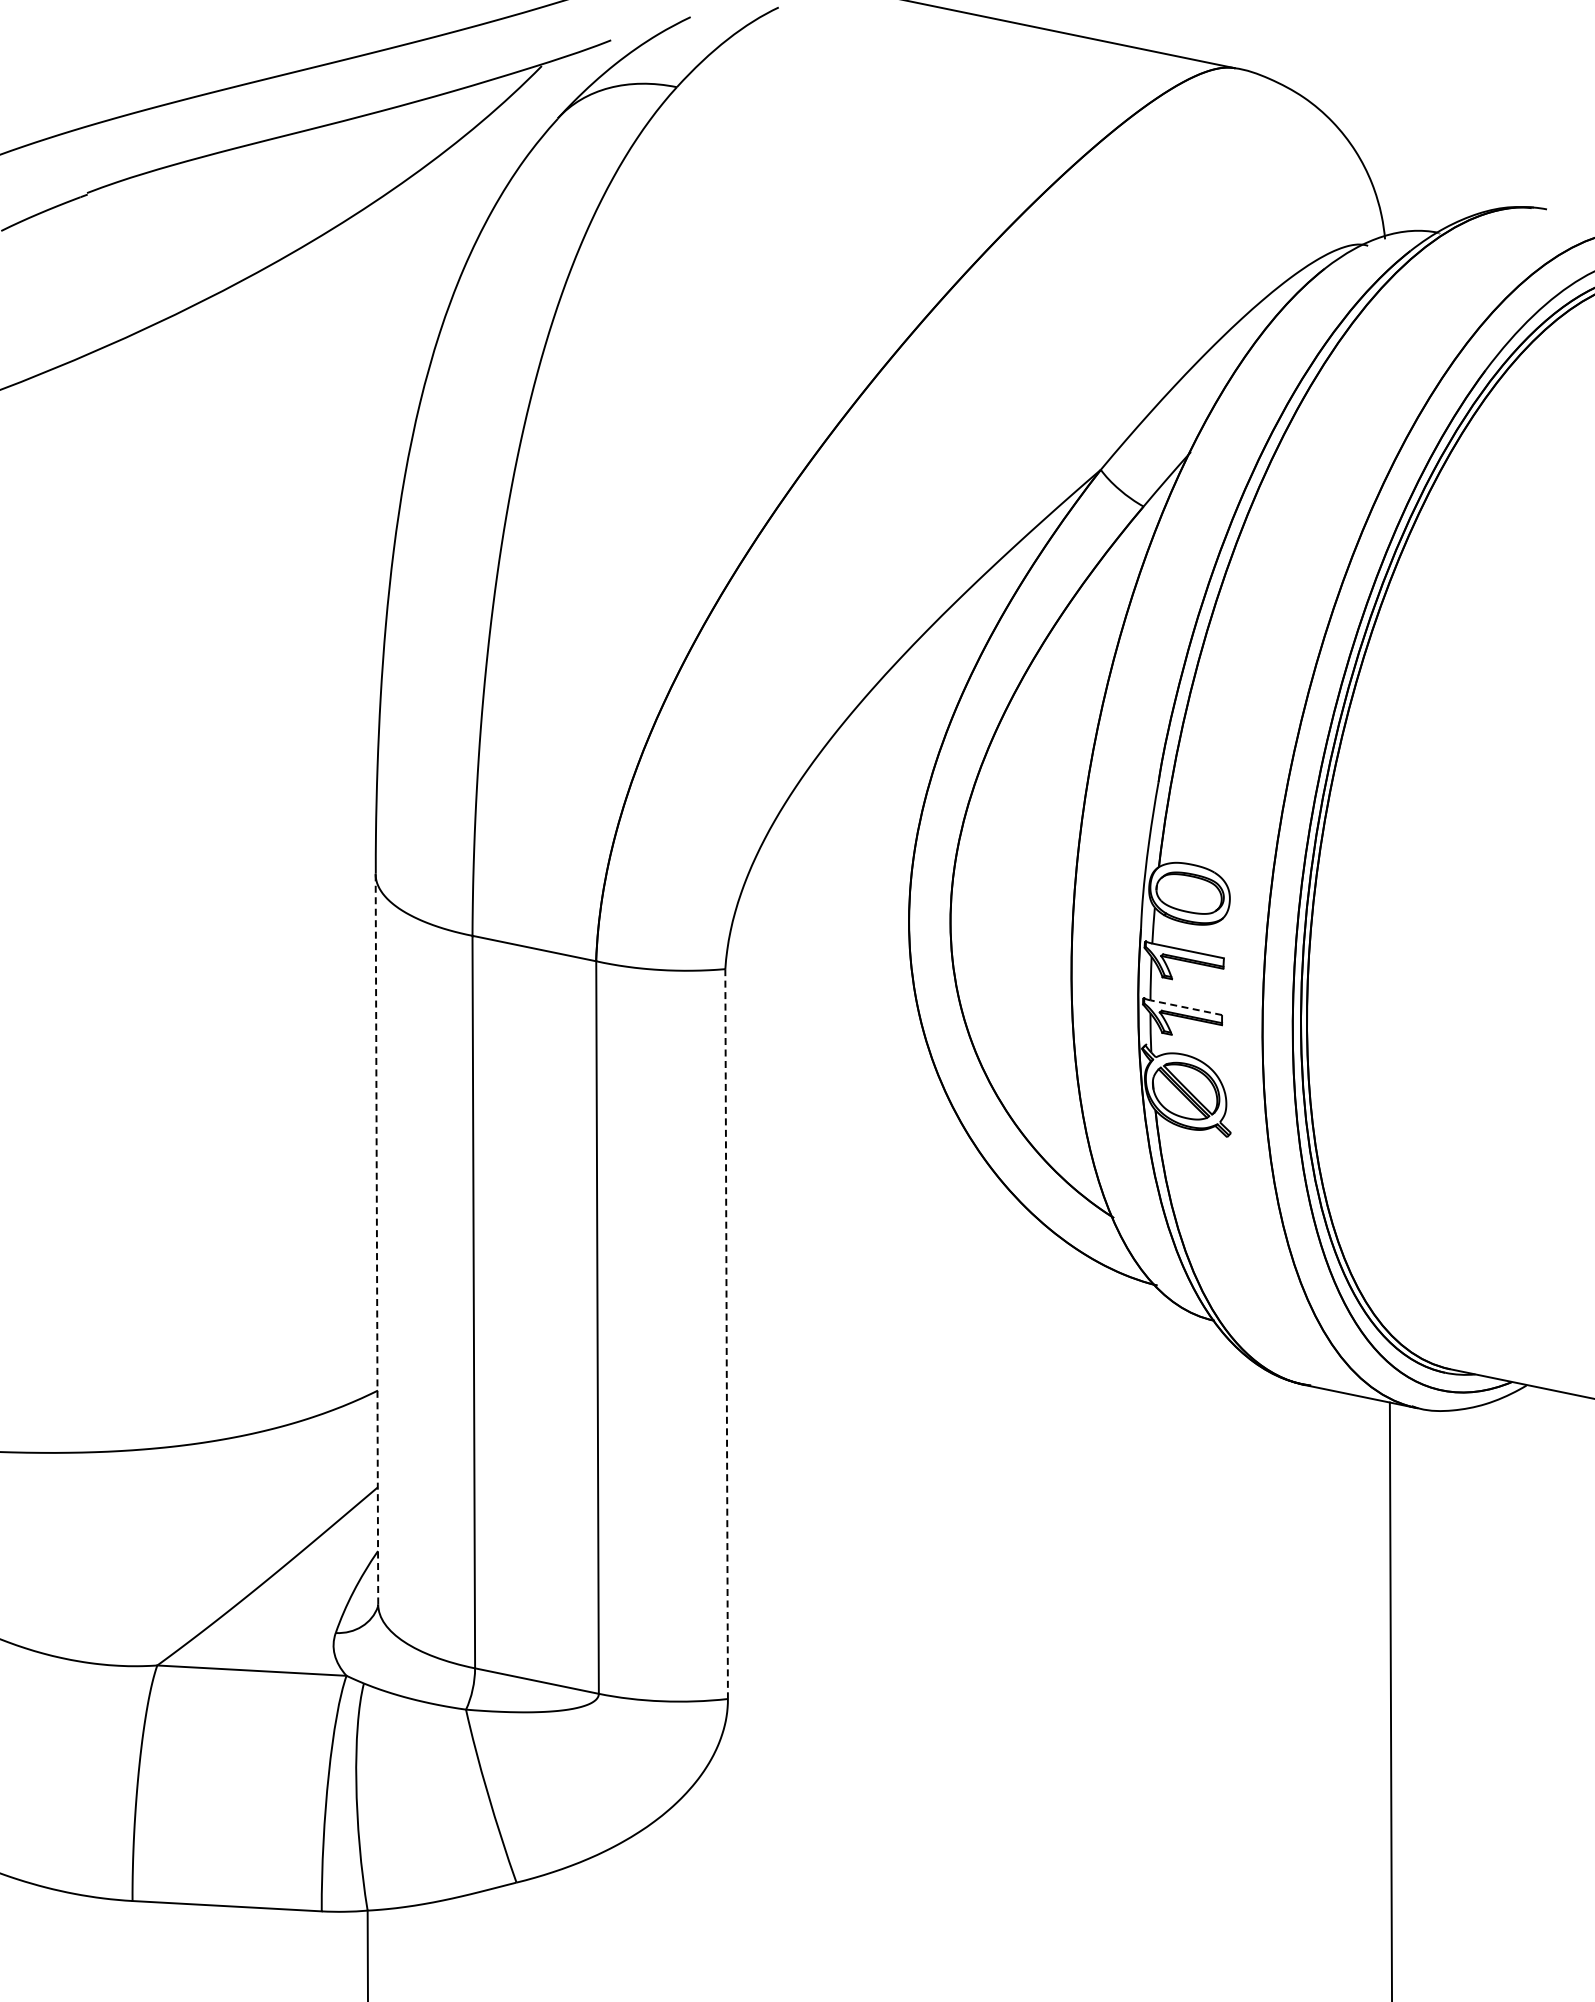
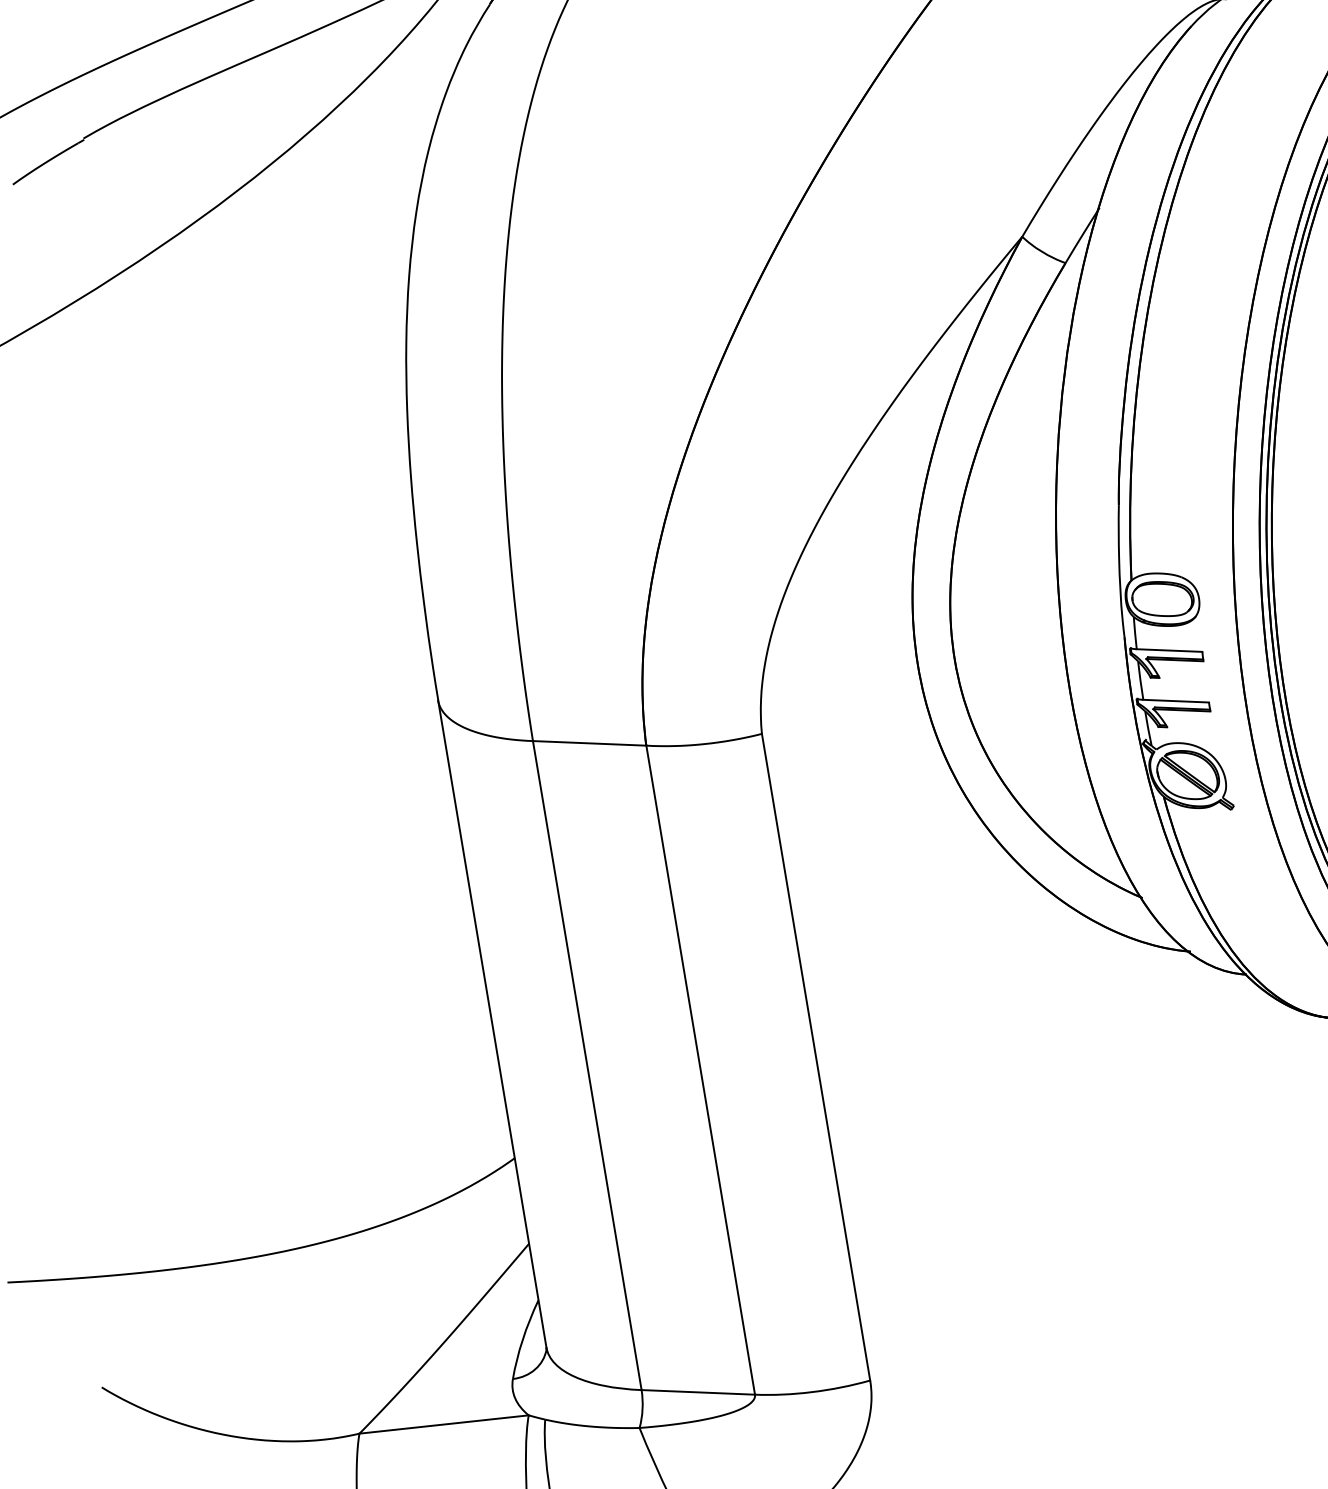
line: (1186, 1007) -> (1176, 700), dashed -> solid
line: (376, 1239) -> (491, 1024), dashed -> solid
line: (726, 1334) -> (816, 1057), dashed -> solid

